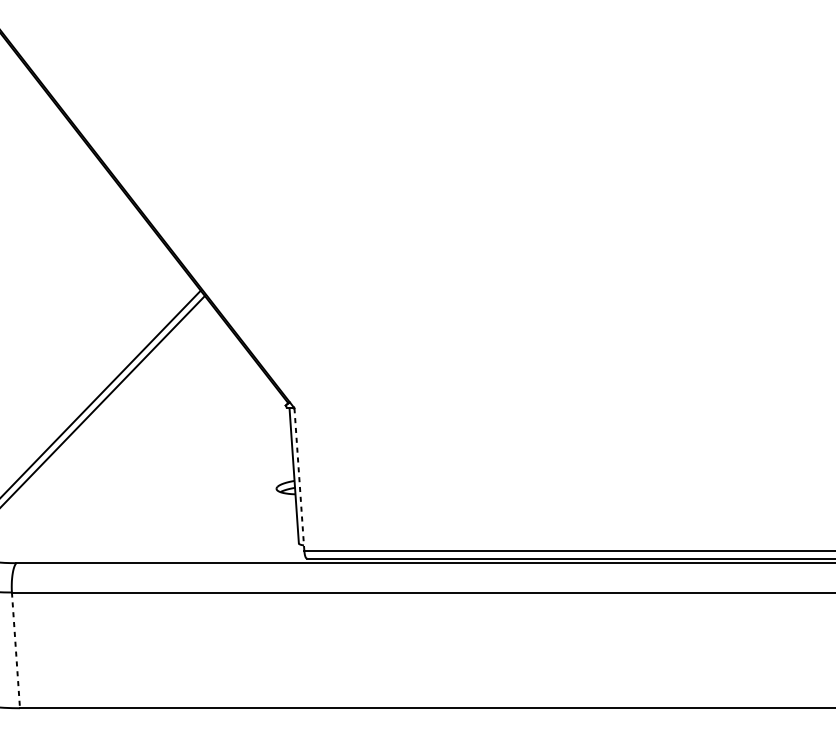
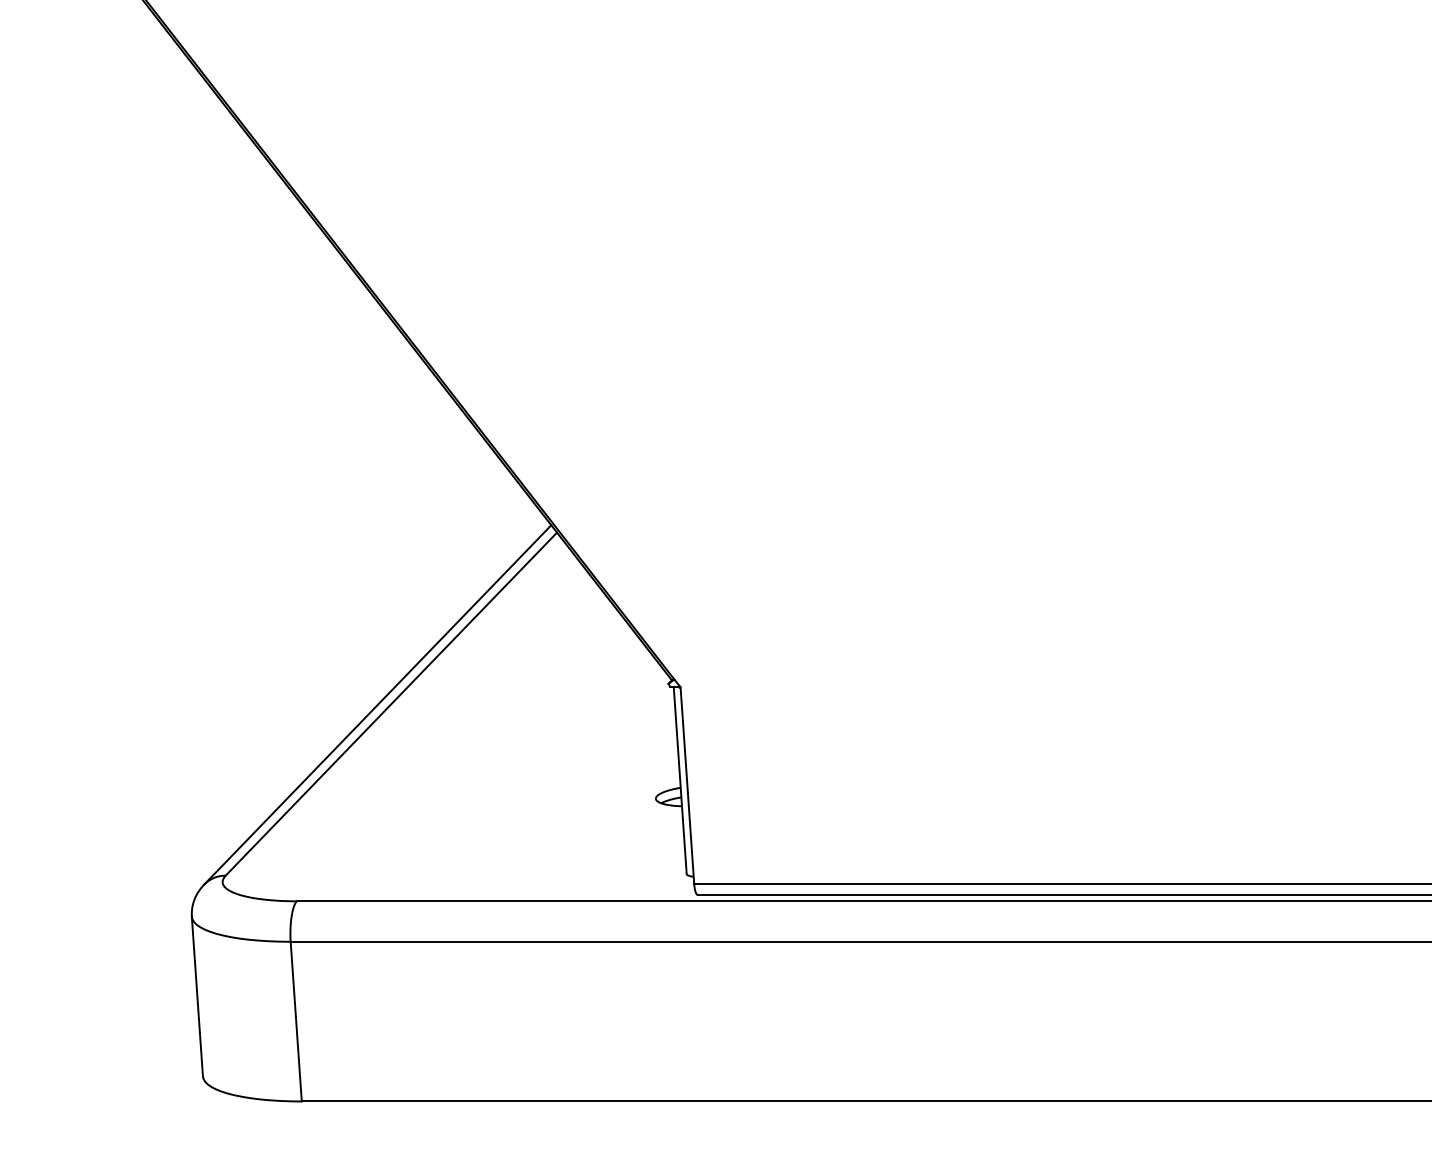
line: (299, 479) -> (687, 785), dashed -> solid
line: (16, 650) -> (296, 1022), dashed -> solid

